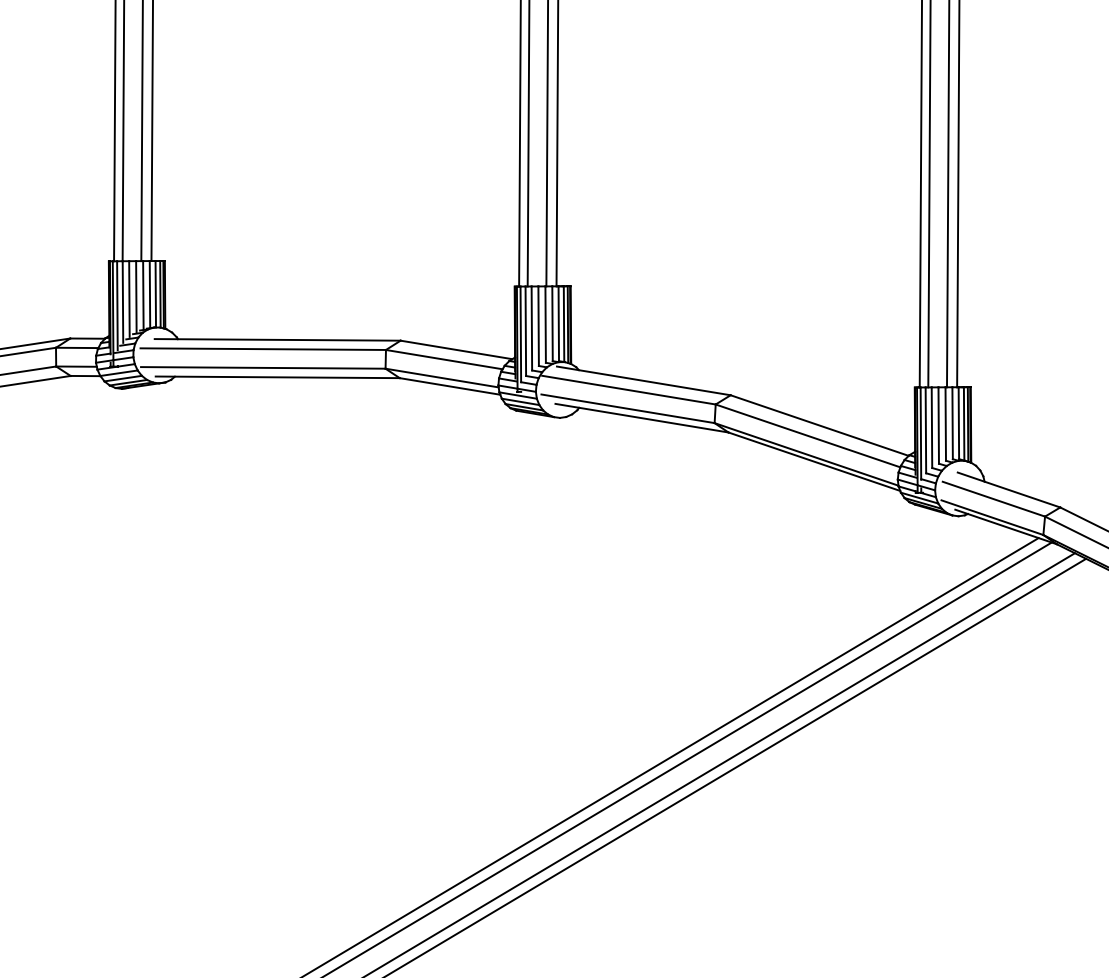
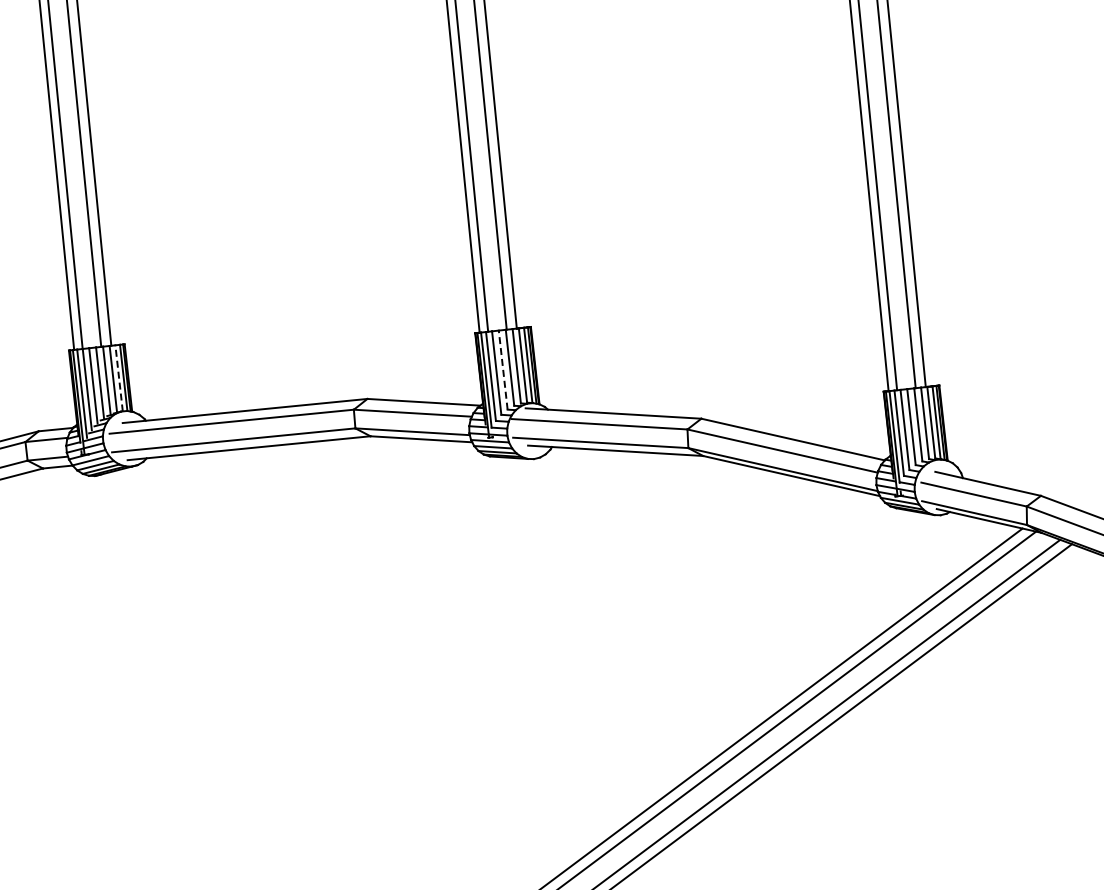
line: (155, 293) -> (118, 377), solid -> dashed
line: (538, 326) -> (503, 370), solid -> dashed

